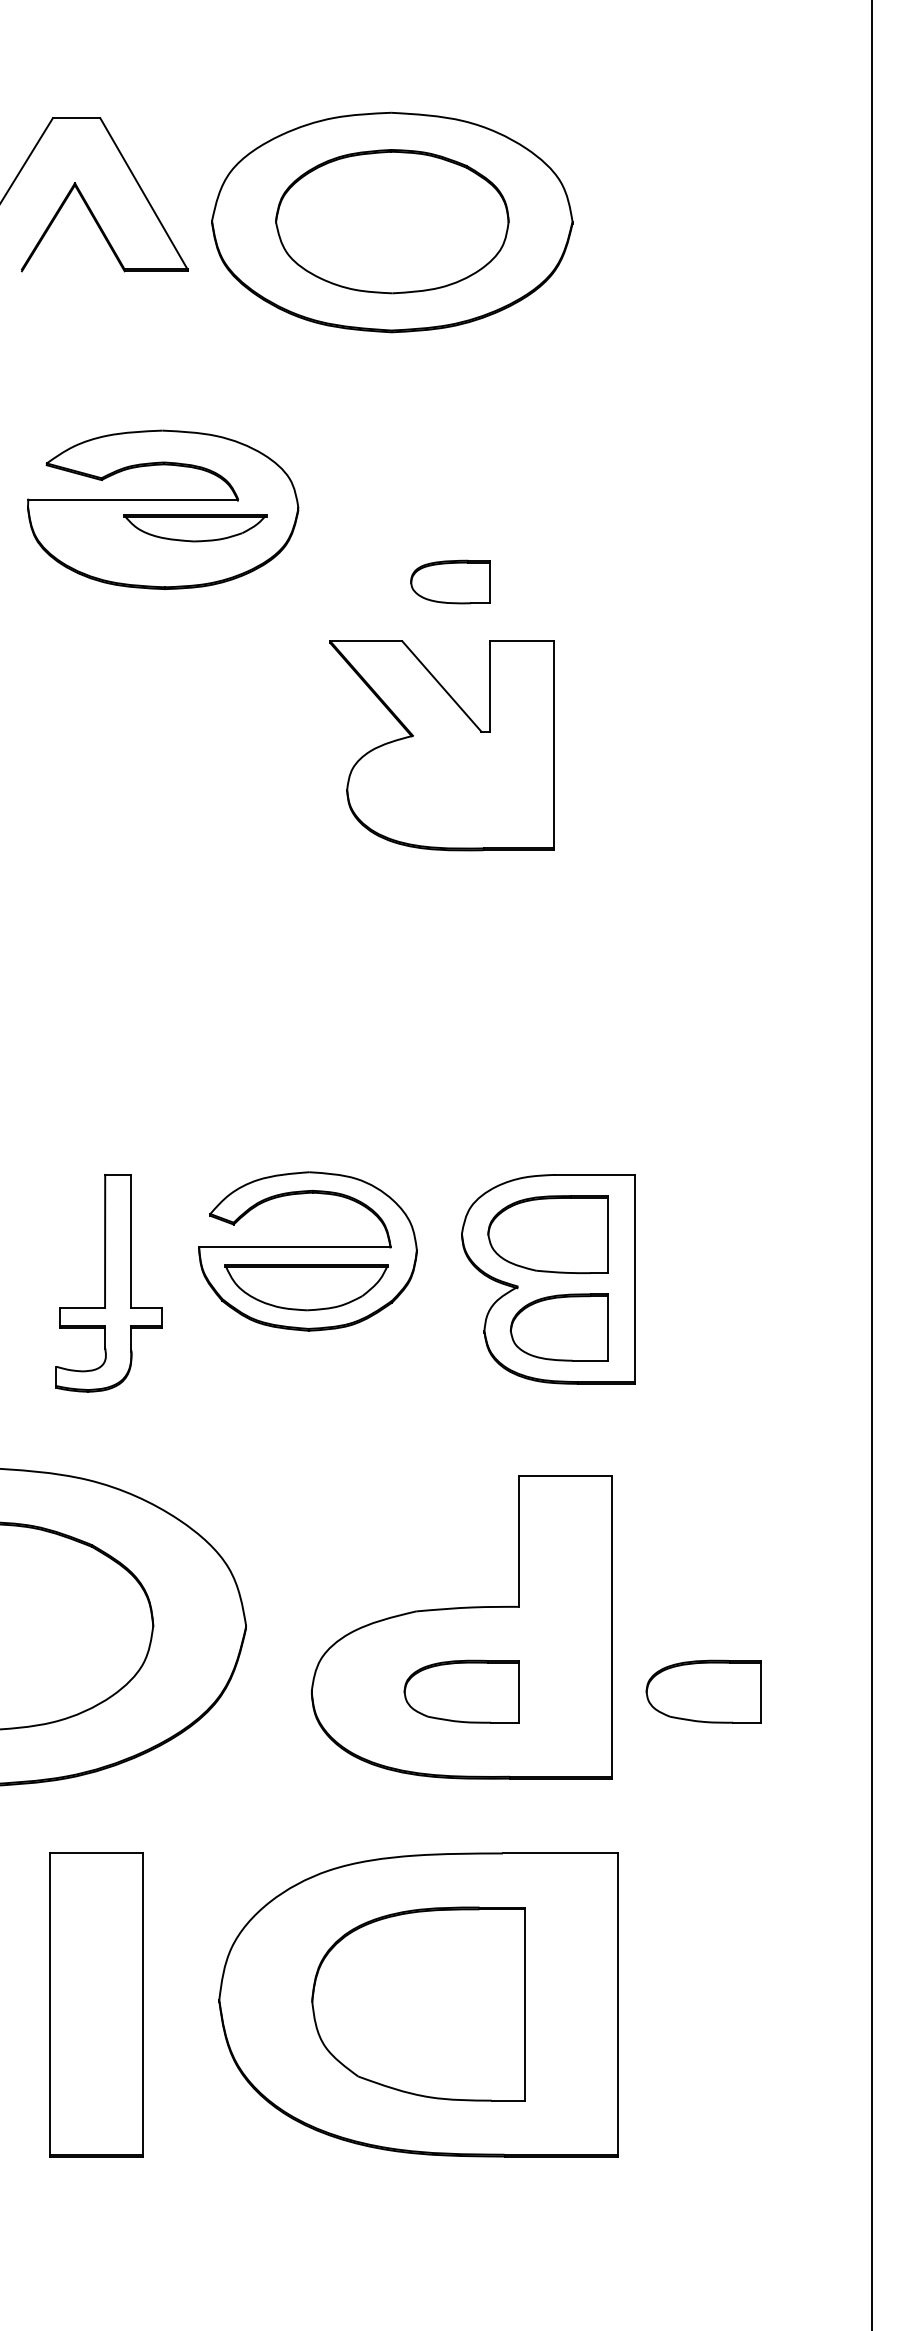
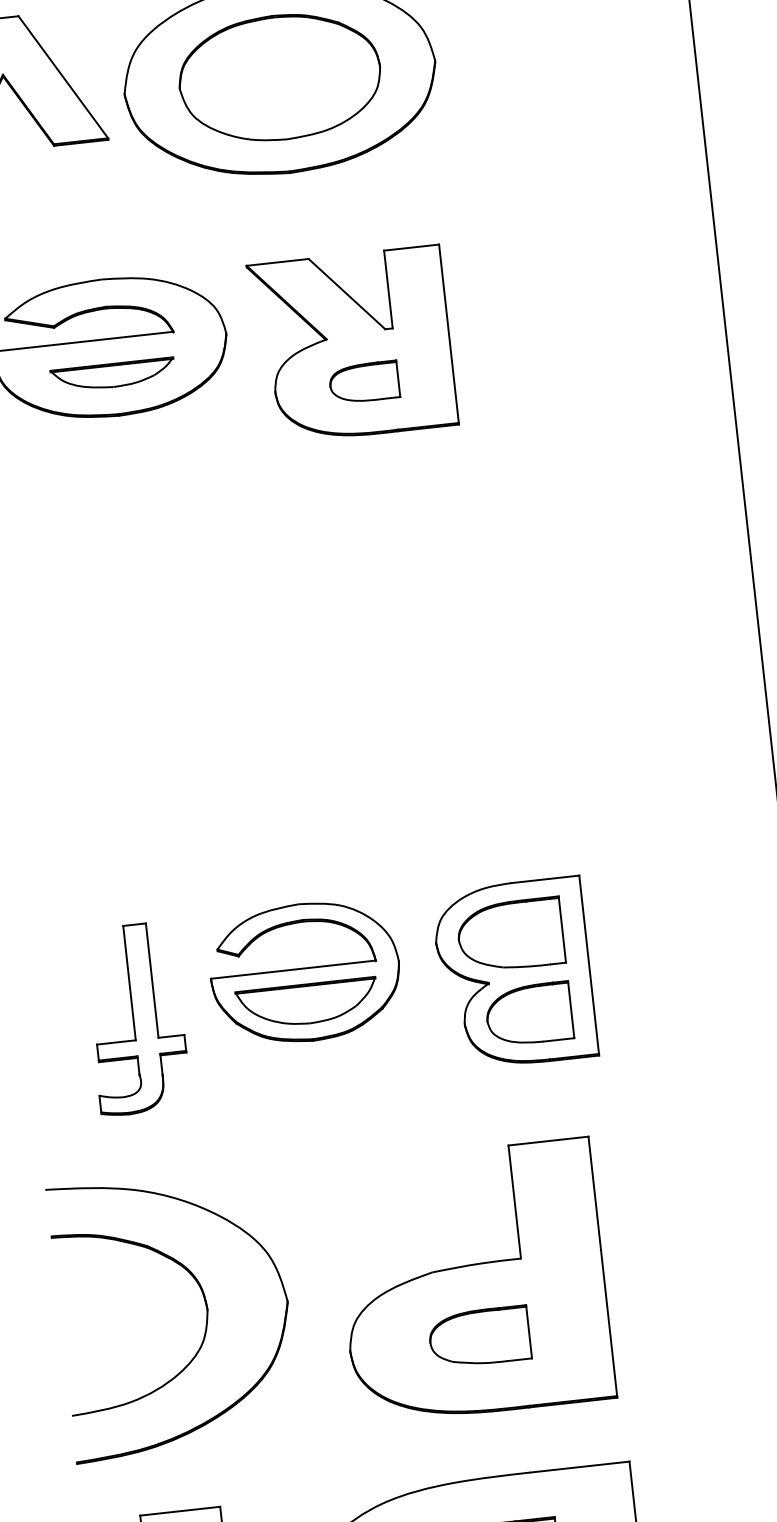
part: (195, 528) -> (113, 375), moved
part: (441, 745) -> (352, 345), moved
part: (703, 1691) -> (687, 1313), removed

